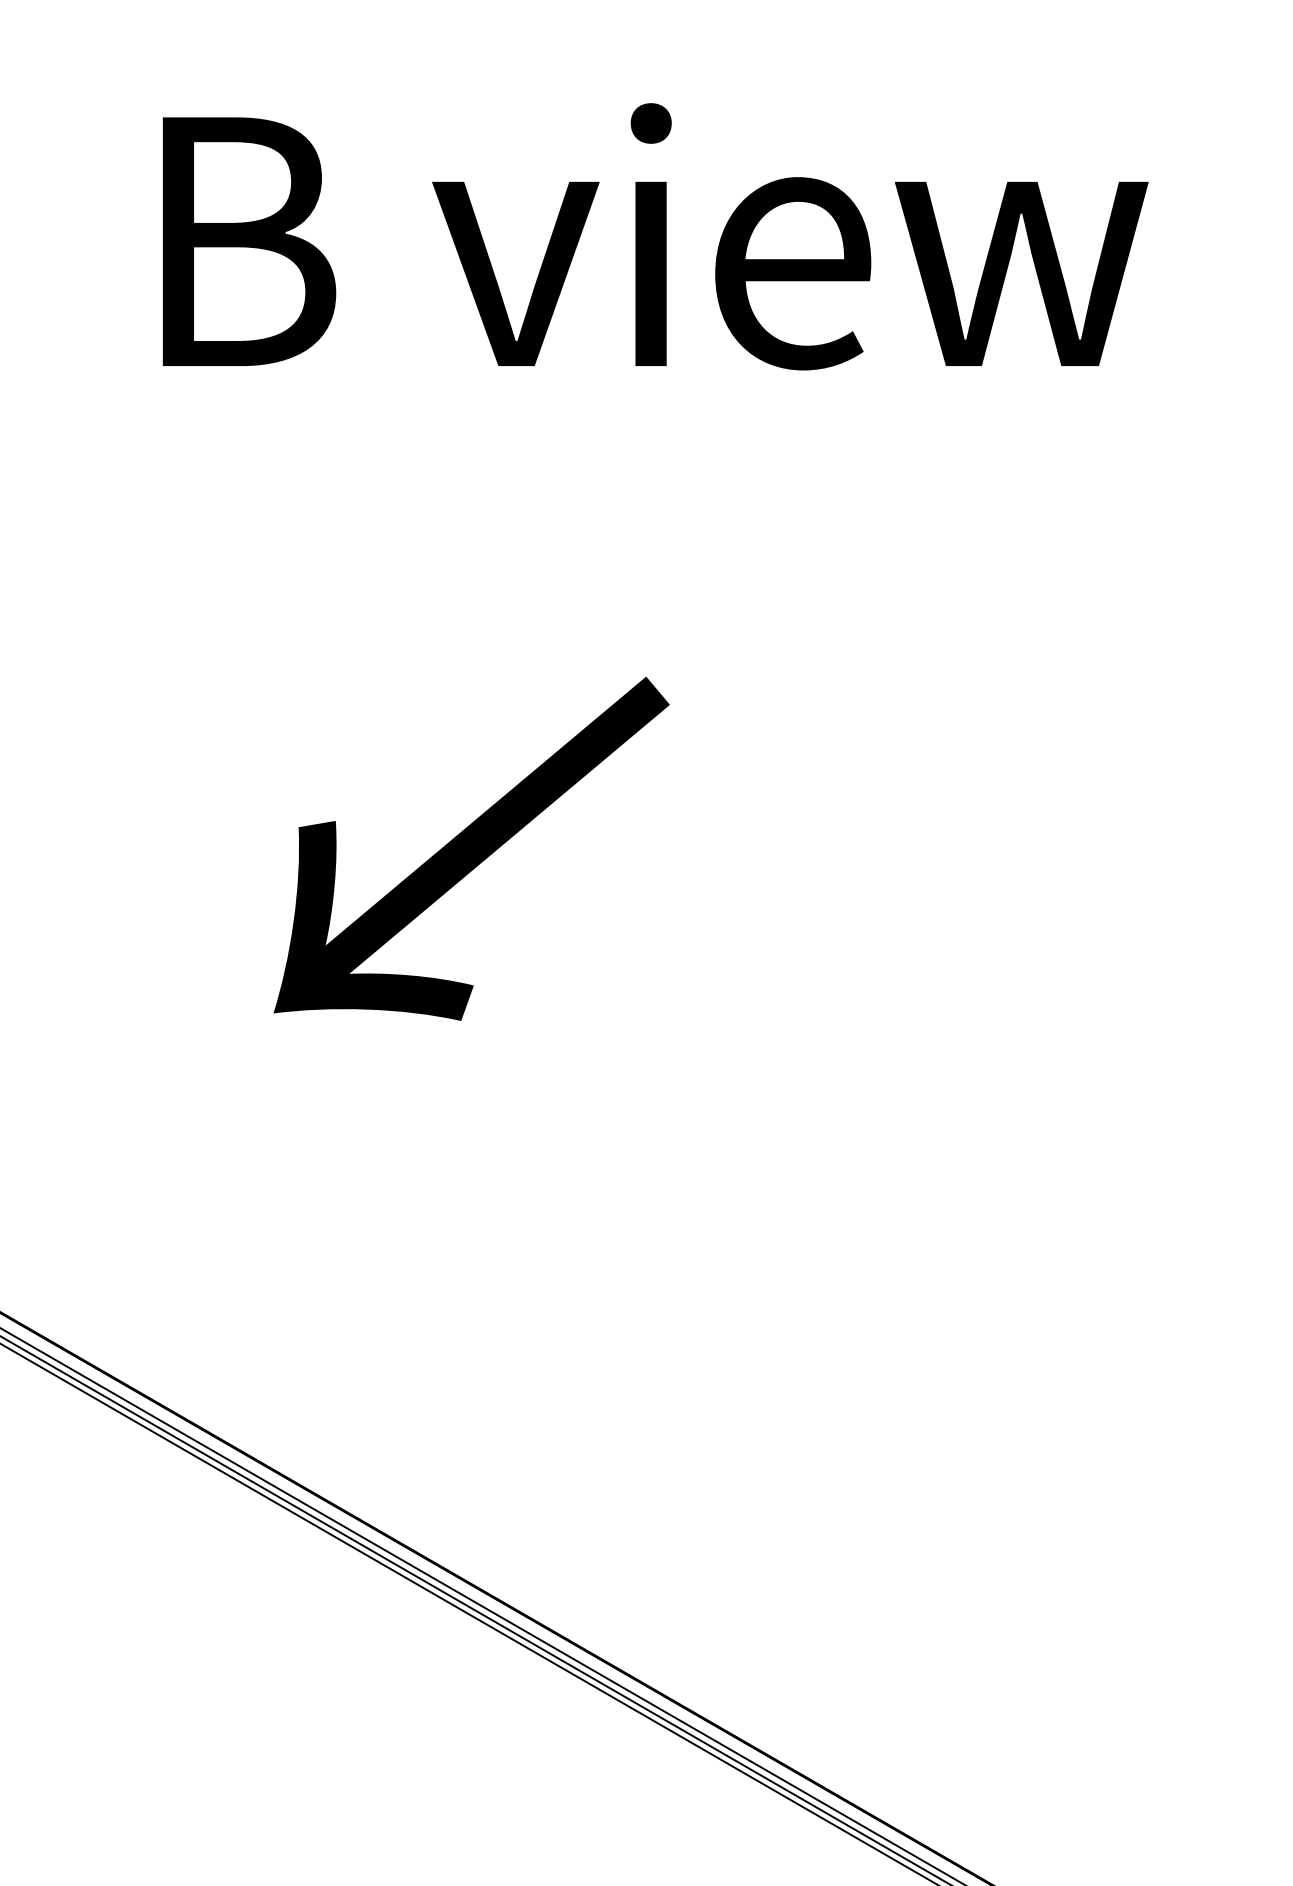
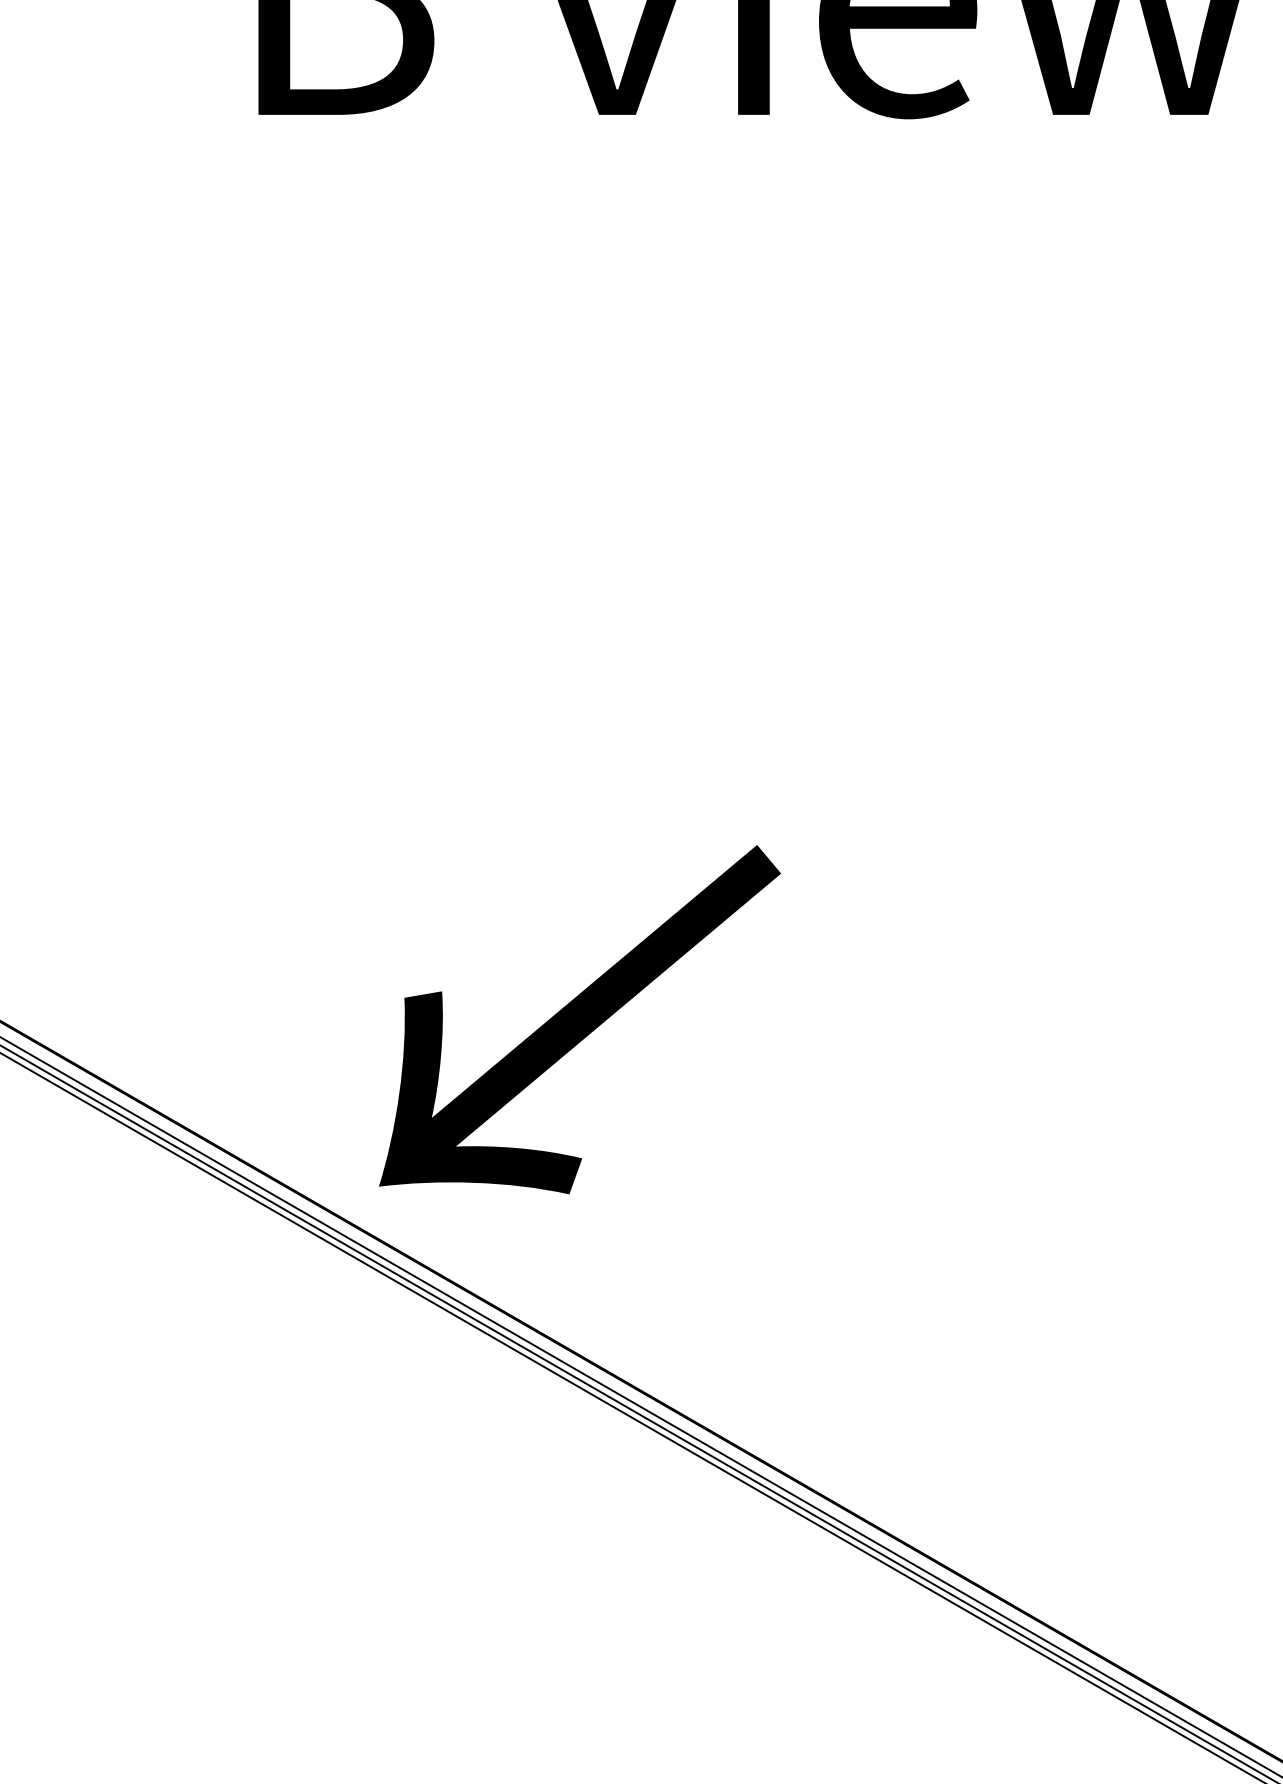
text: (471, 848) -> (579, 1019), moved

